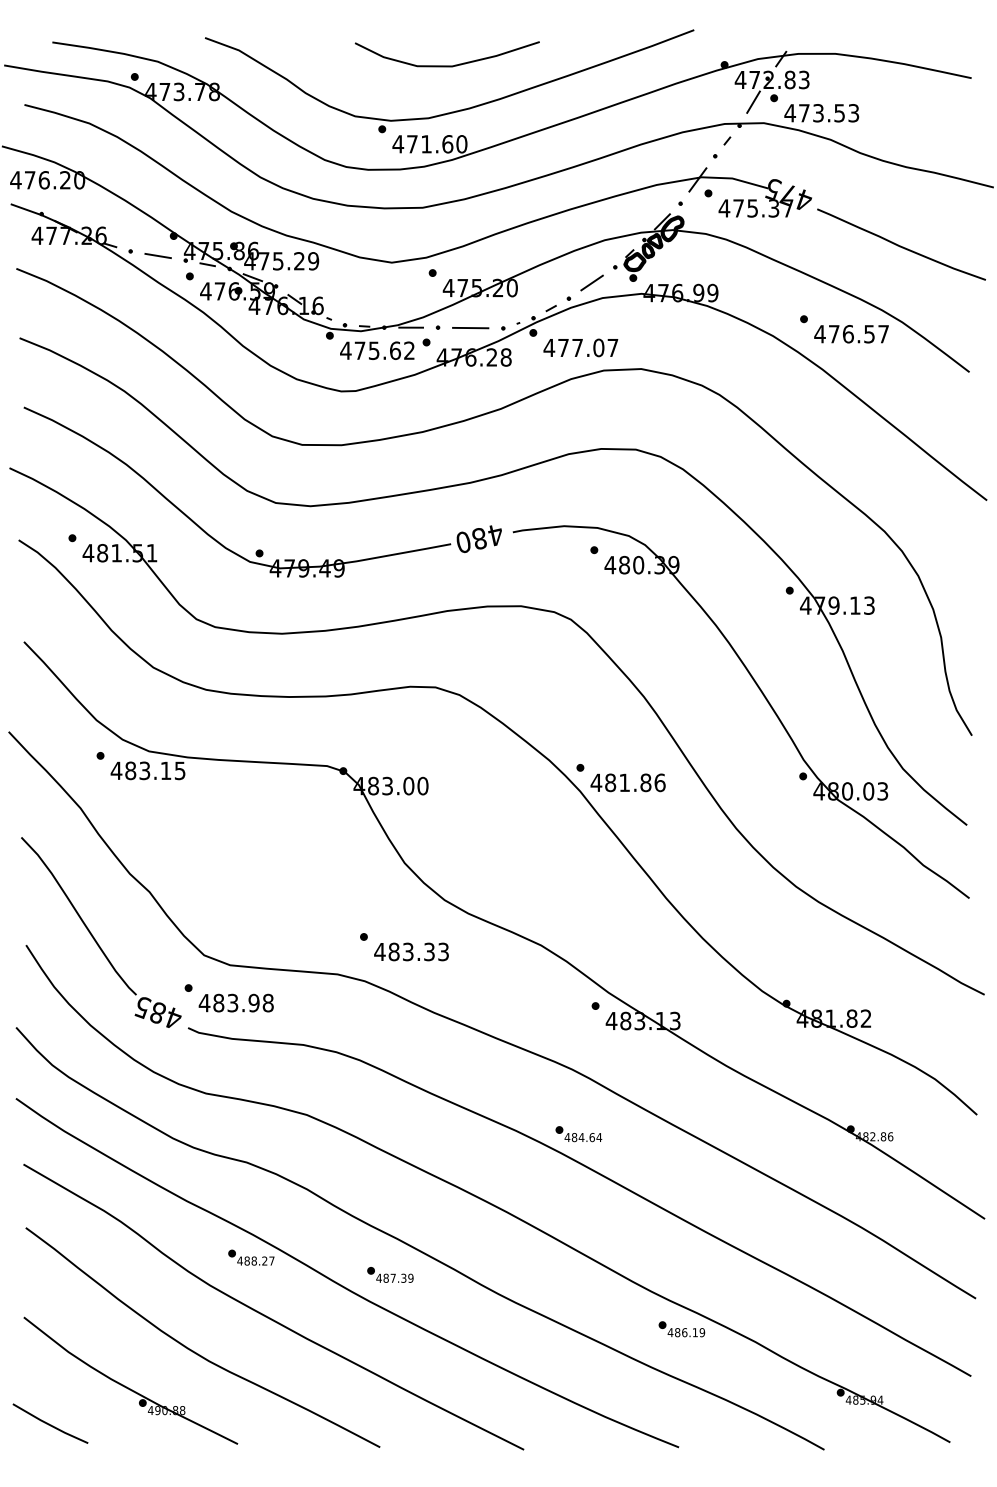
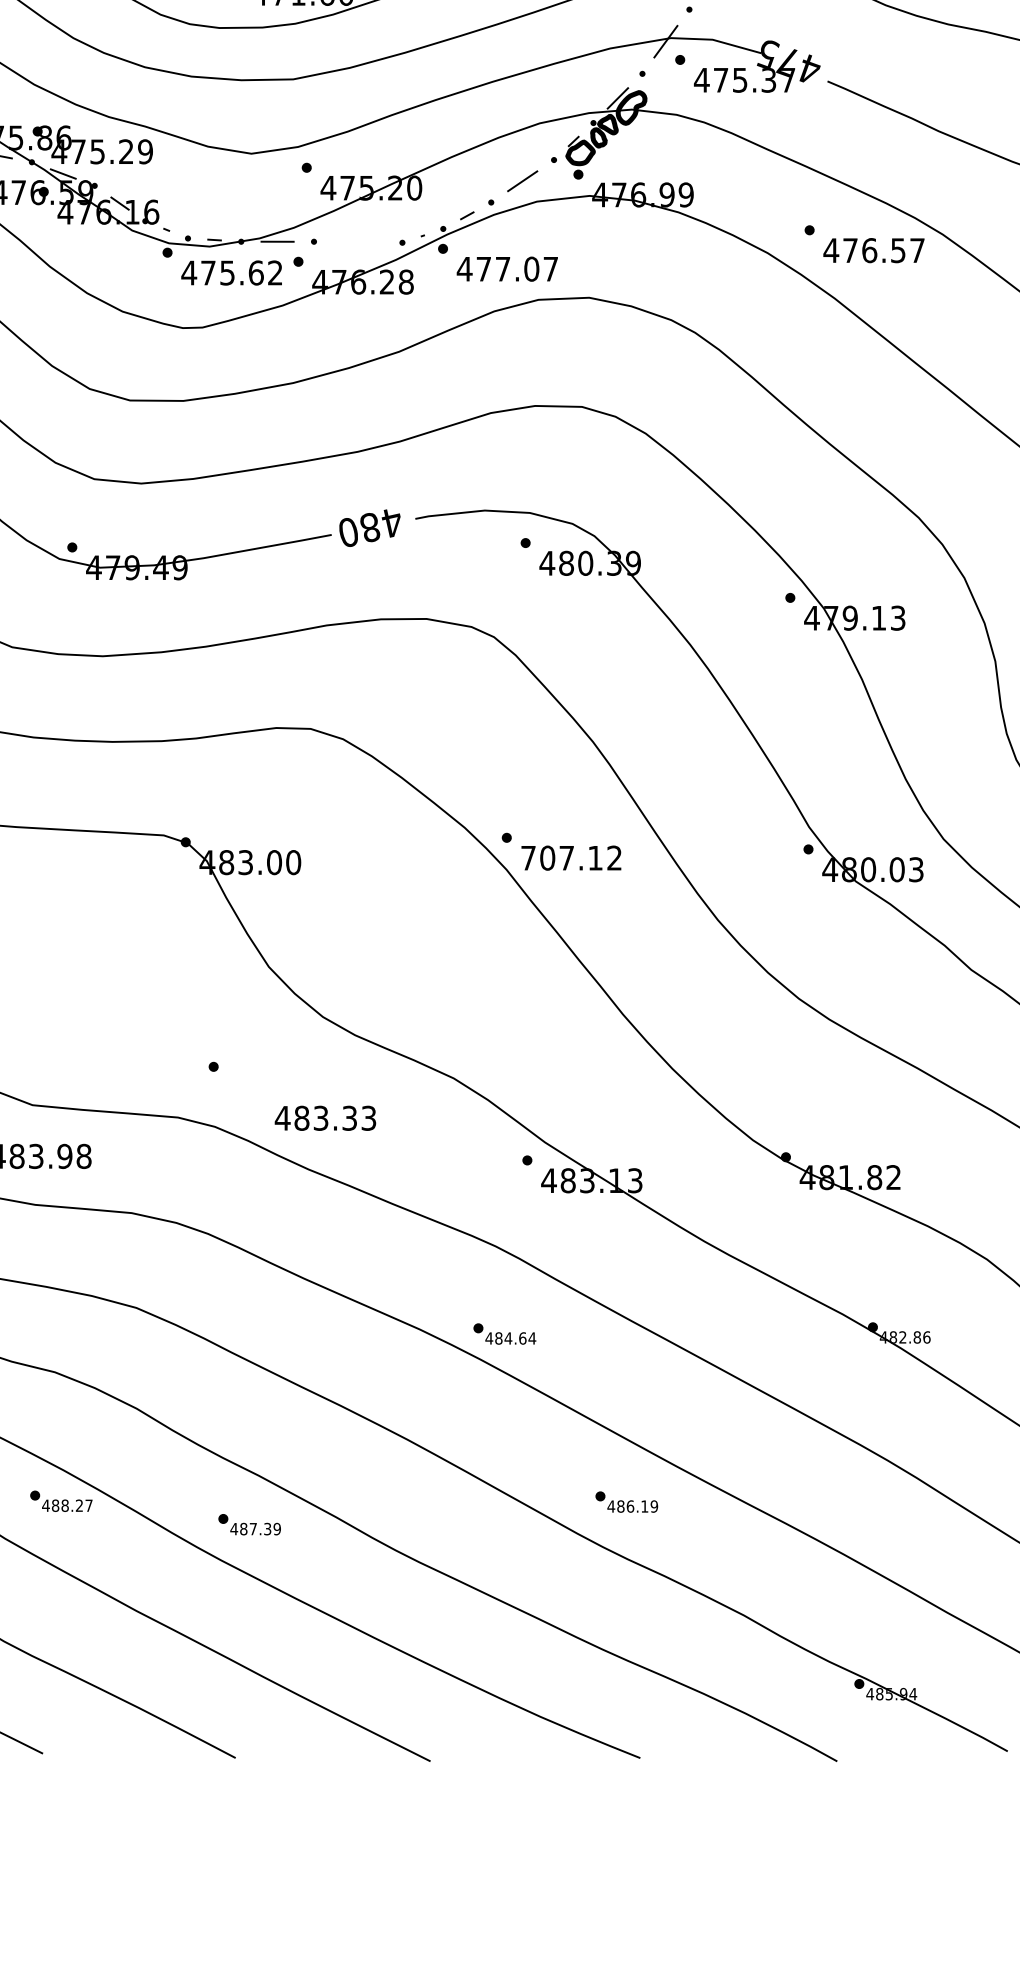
line: (470, 327) -> (357, 241), removed
text: (627, 782) -> (570, 857), 481.86 -> 707.12
text: (411, 951) -> (325, 1117), moved
part: (681, 1329) -> (626, 1502), moved

